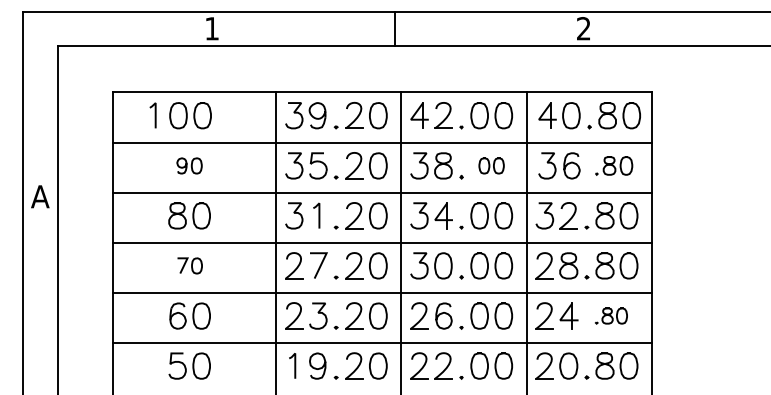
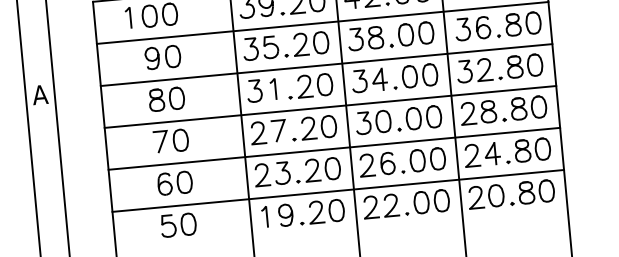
part: (189, 165) -> (162, 57), size x1.67
part: (491, 165) -> (415, 33), size x1.67
part: (613, 165) -> (518, 24), size x1.43
part: (189, 265) -> (170, 140), size x1.67
part: (611, 315) -> (528, 150), size x1.67

